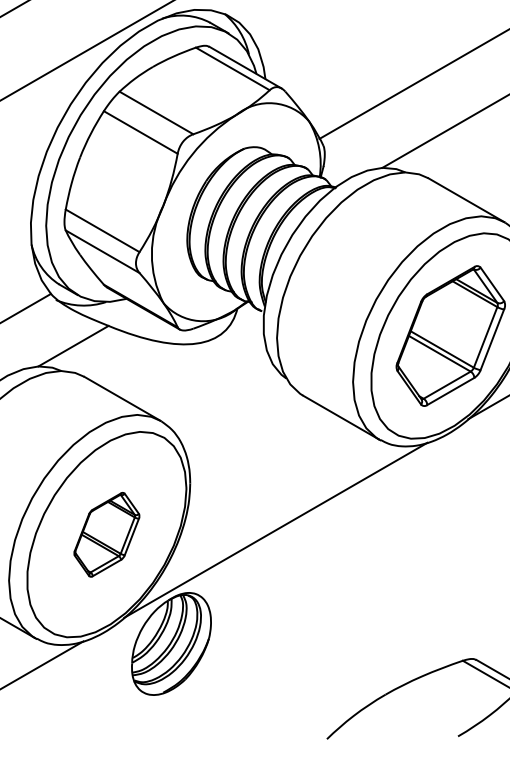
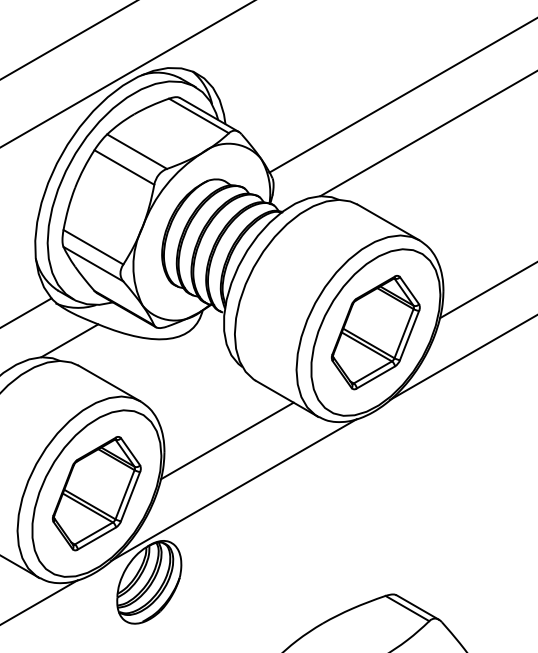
line: (266, 469) -> (226, 440), added
part: (106, 534) -> (96, 493), size x1.67

